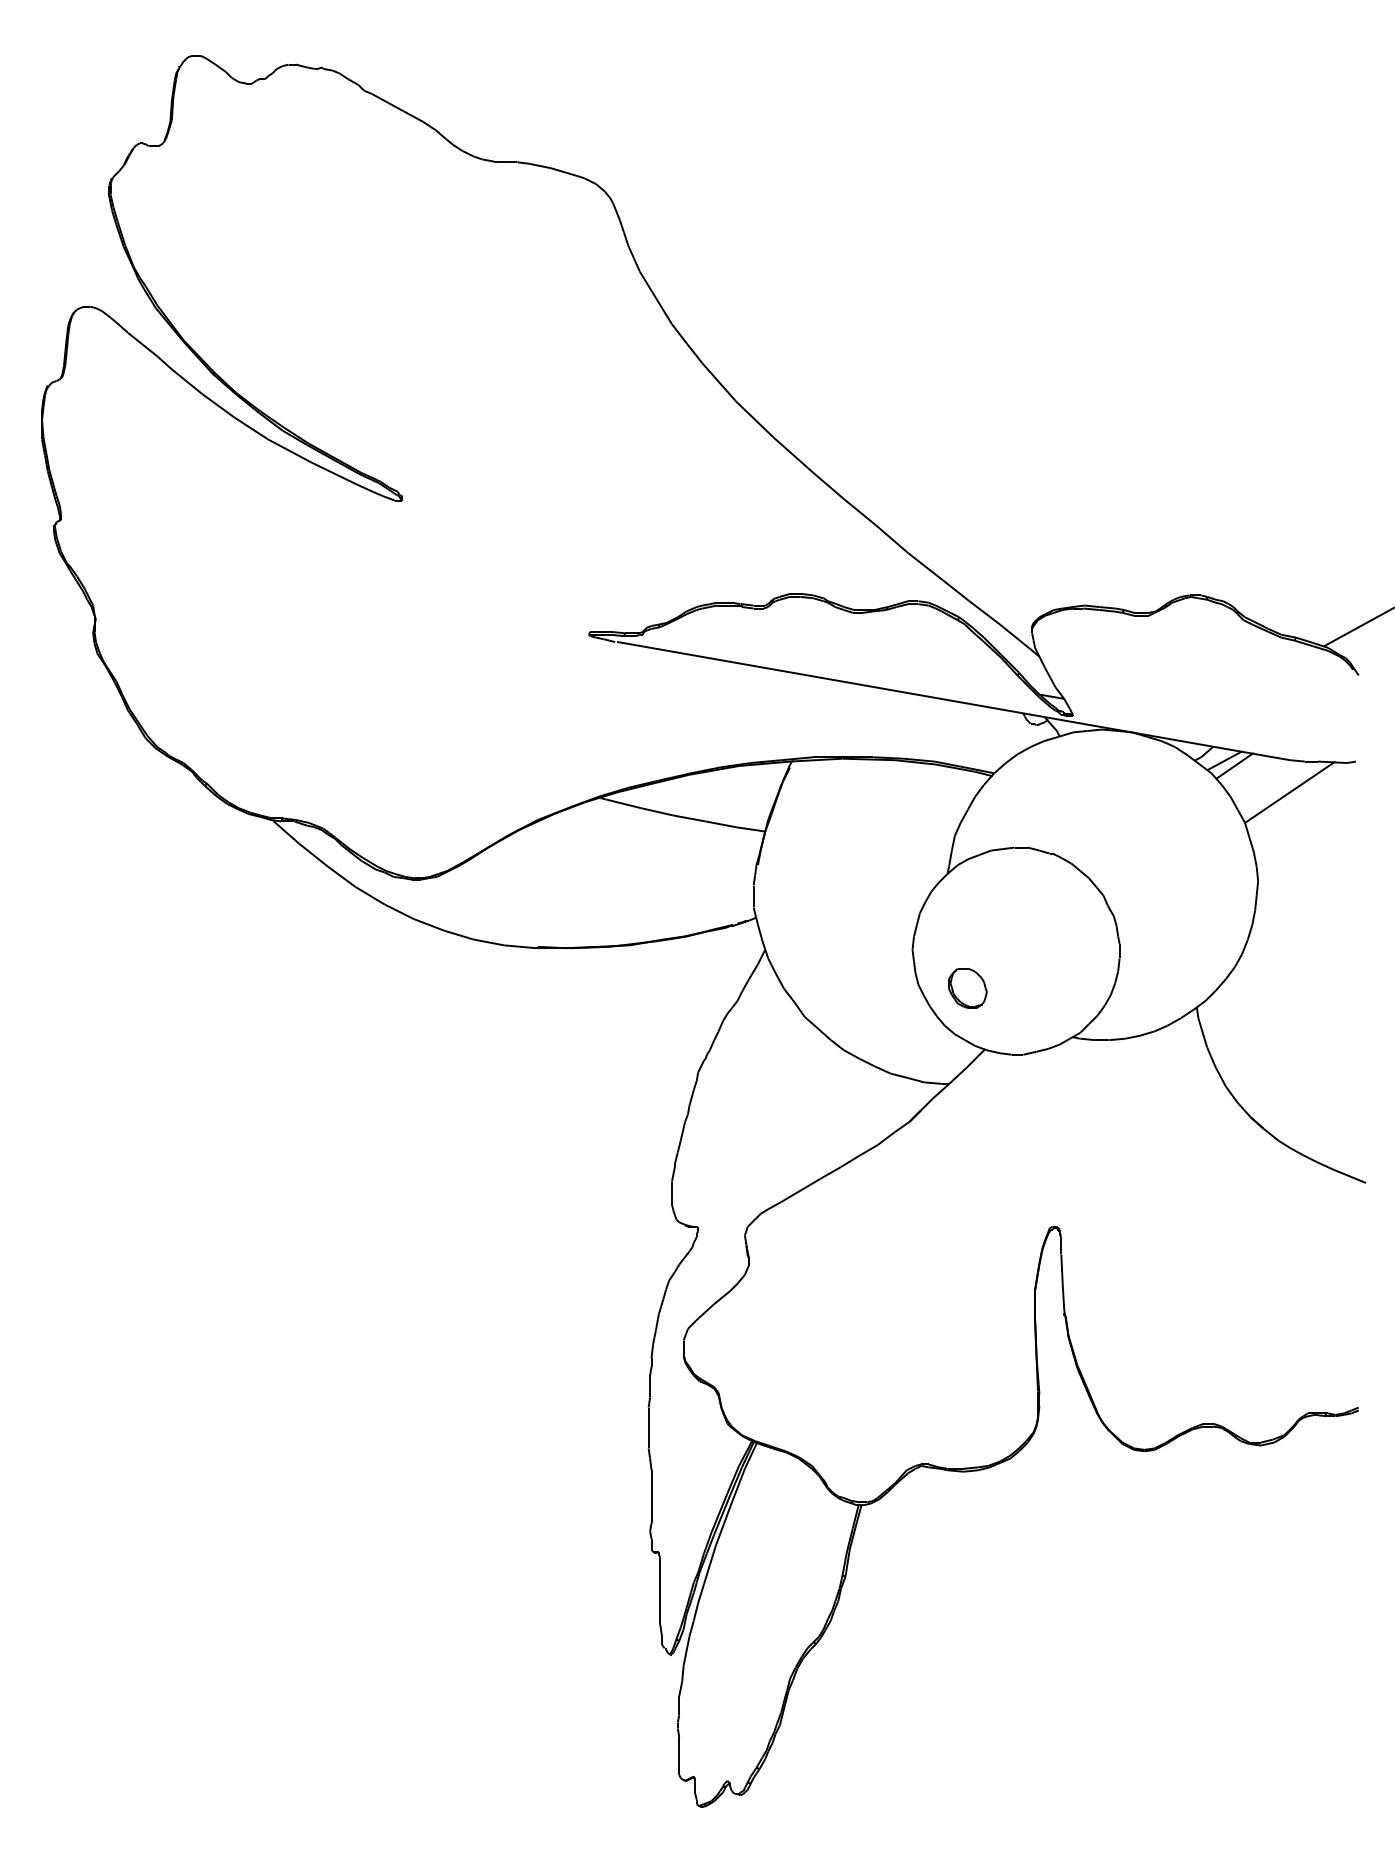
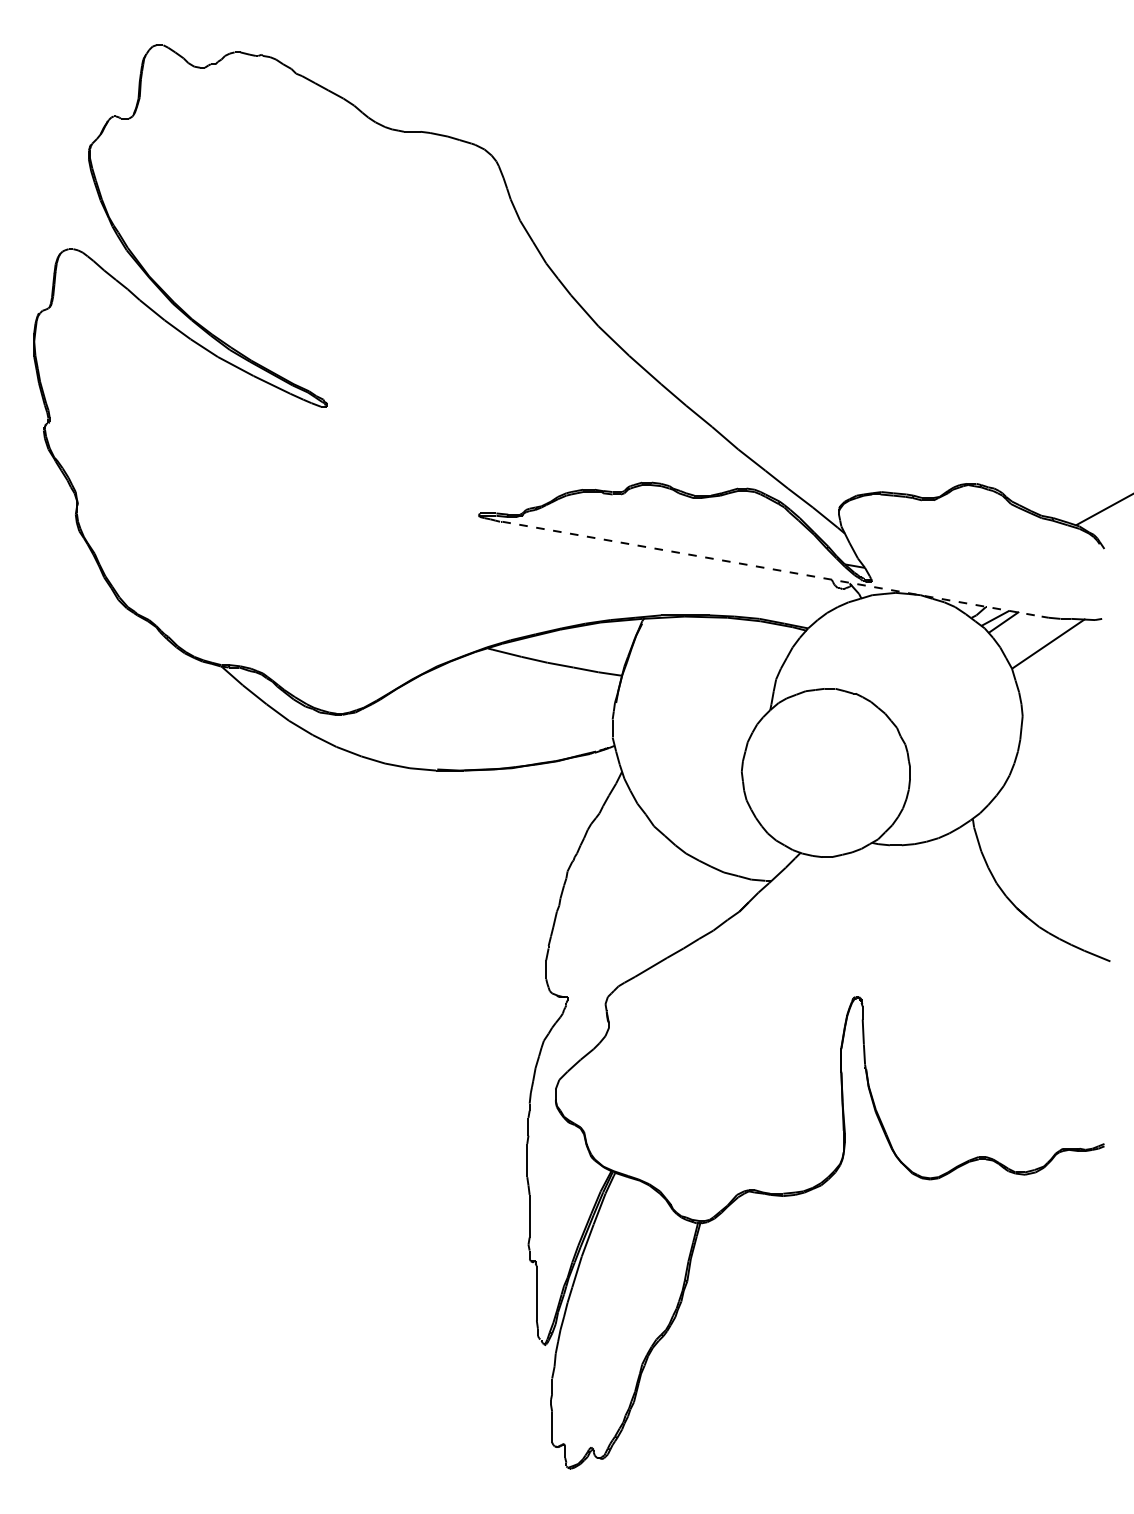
line: (949, 700) -> (771, 569), solid -> dashed
part: (967, 988) -> (786, 803), removed

